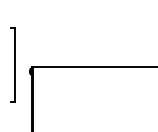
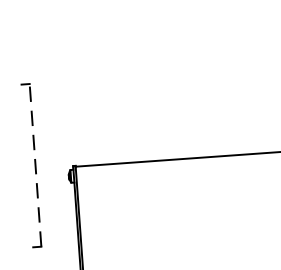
line: (15, 64) -> (36, 163), solid -> dashed

